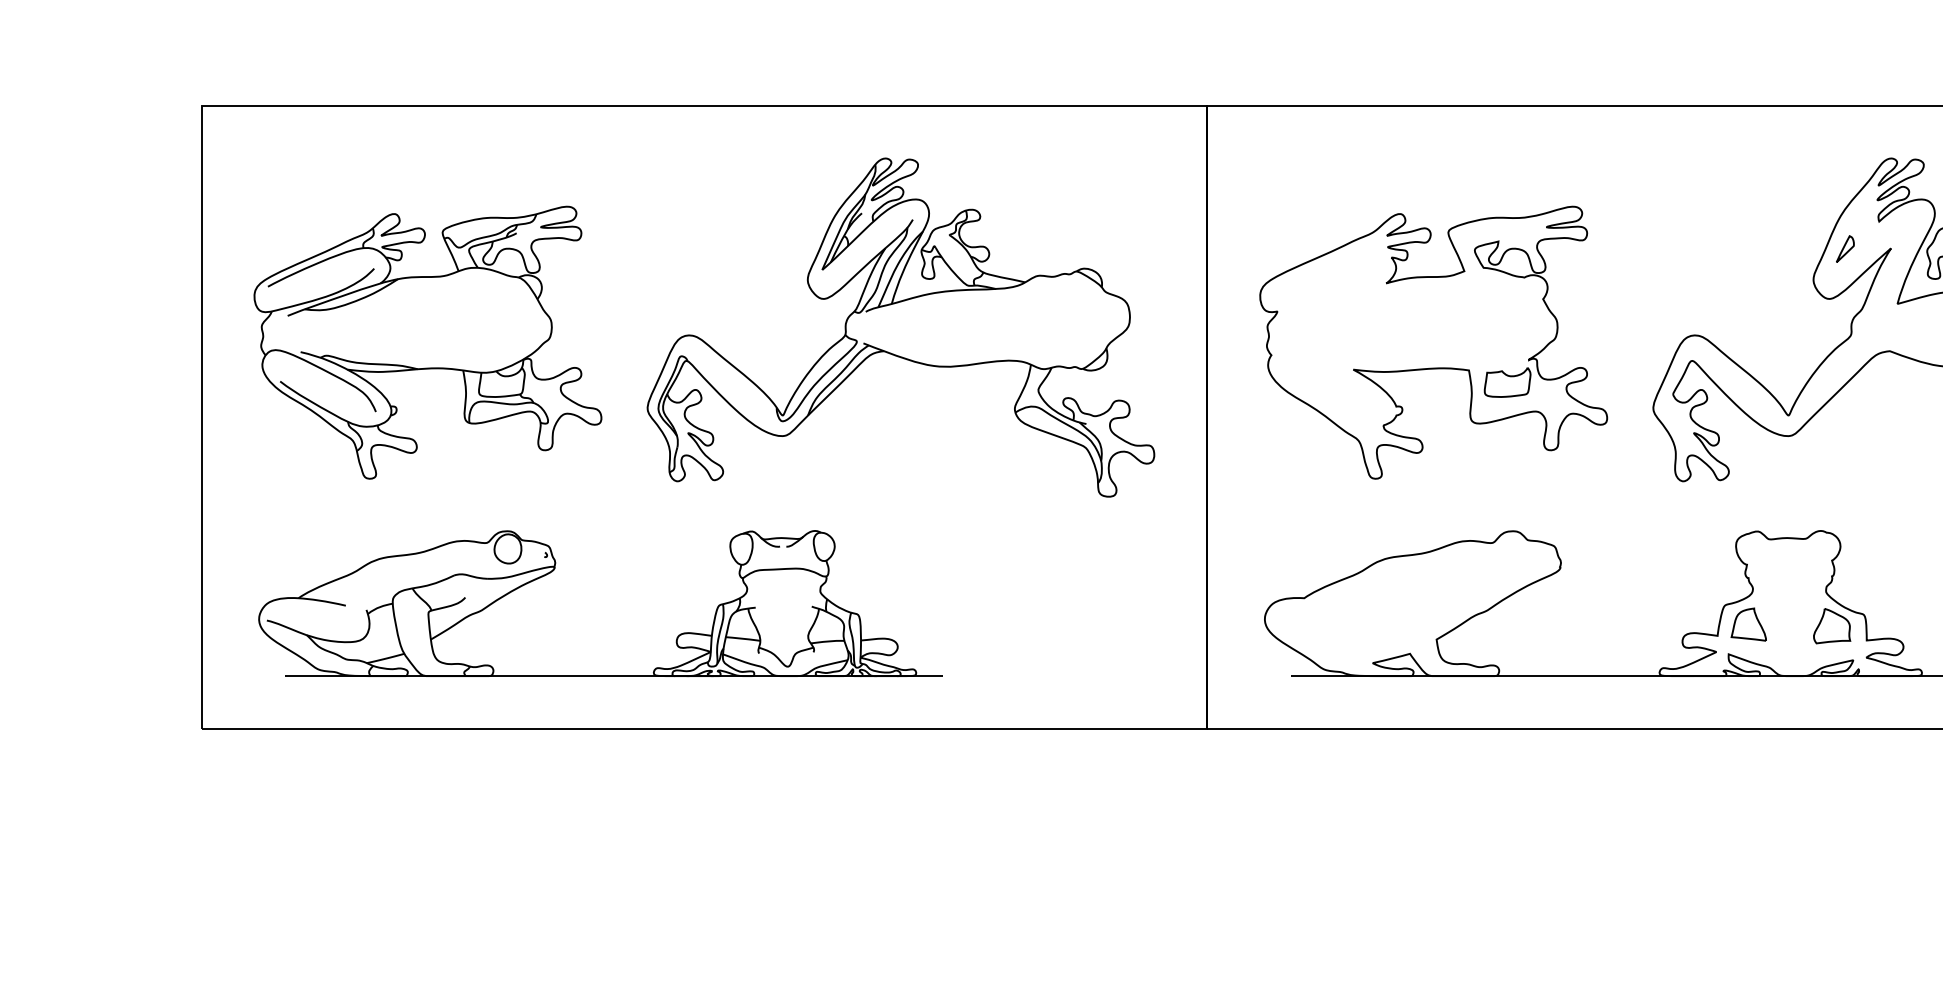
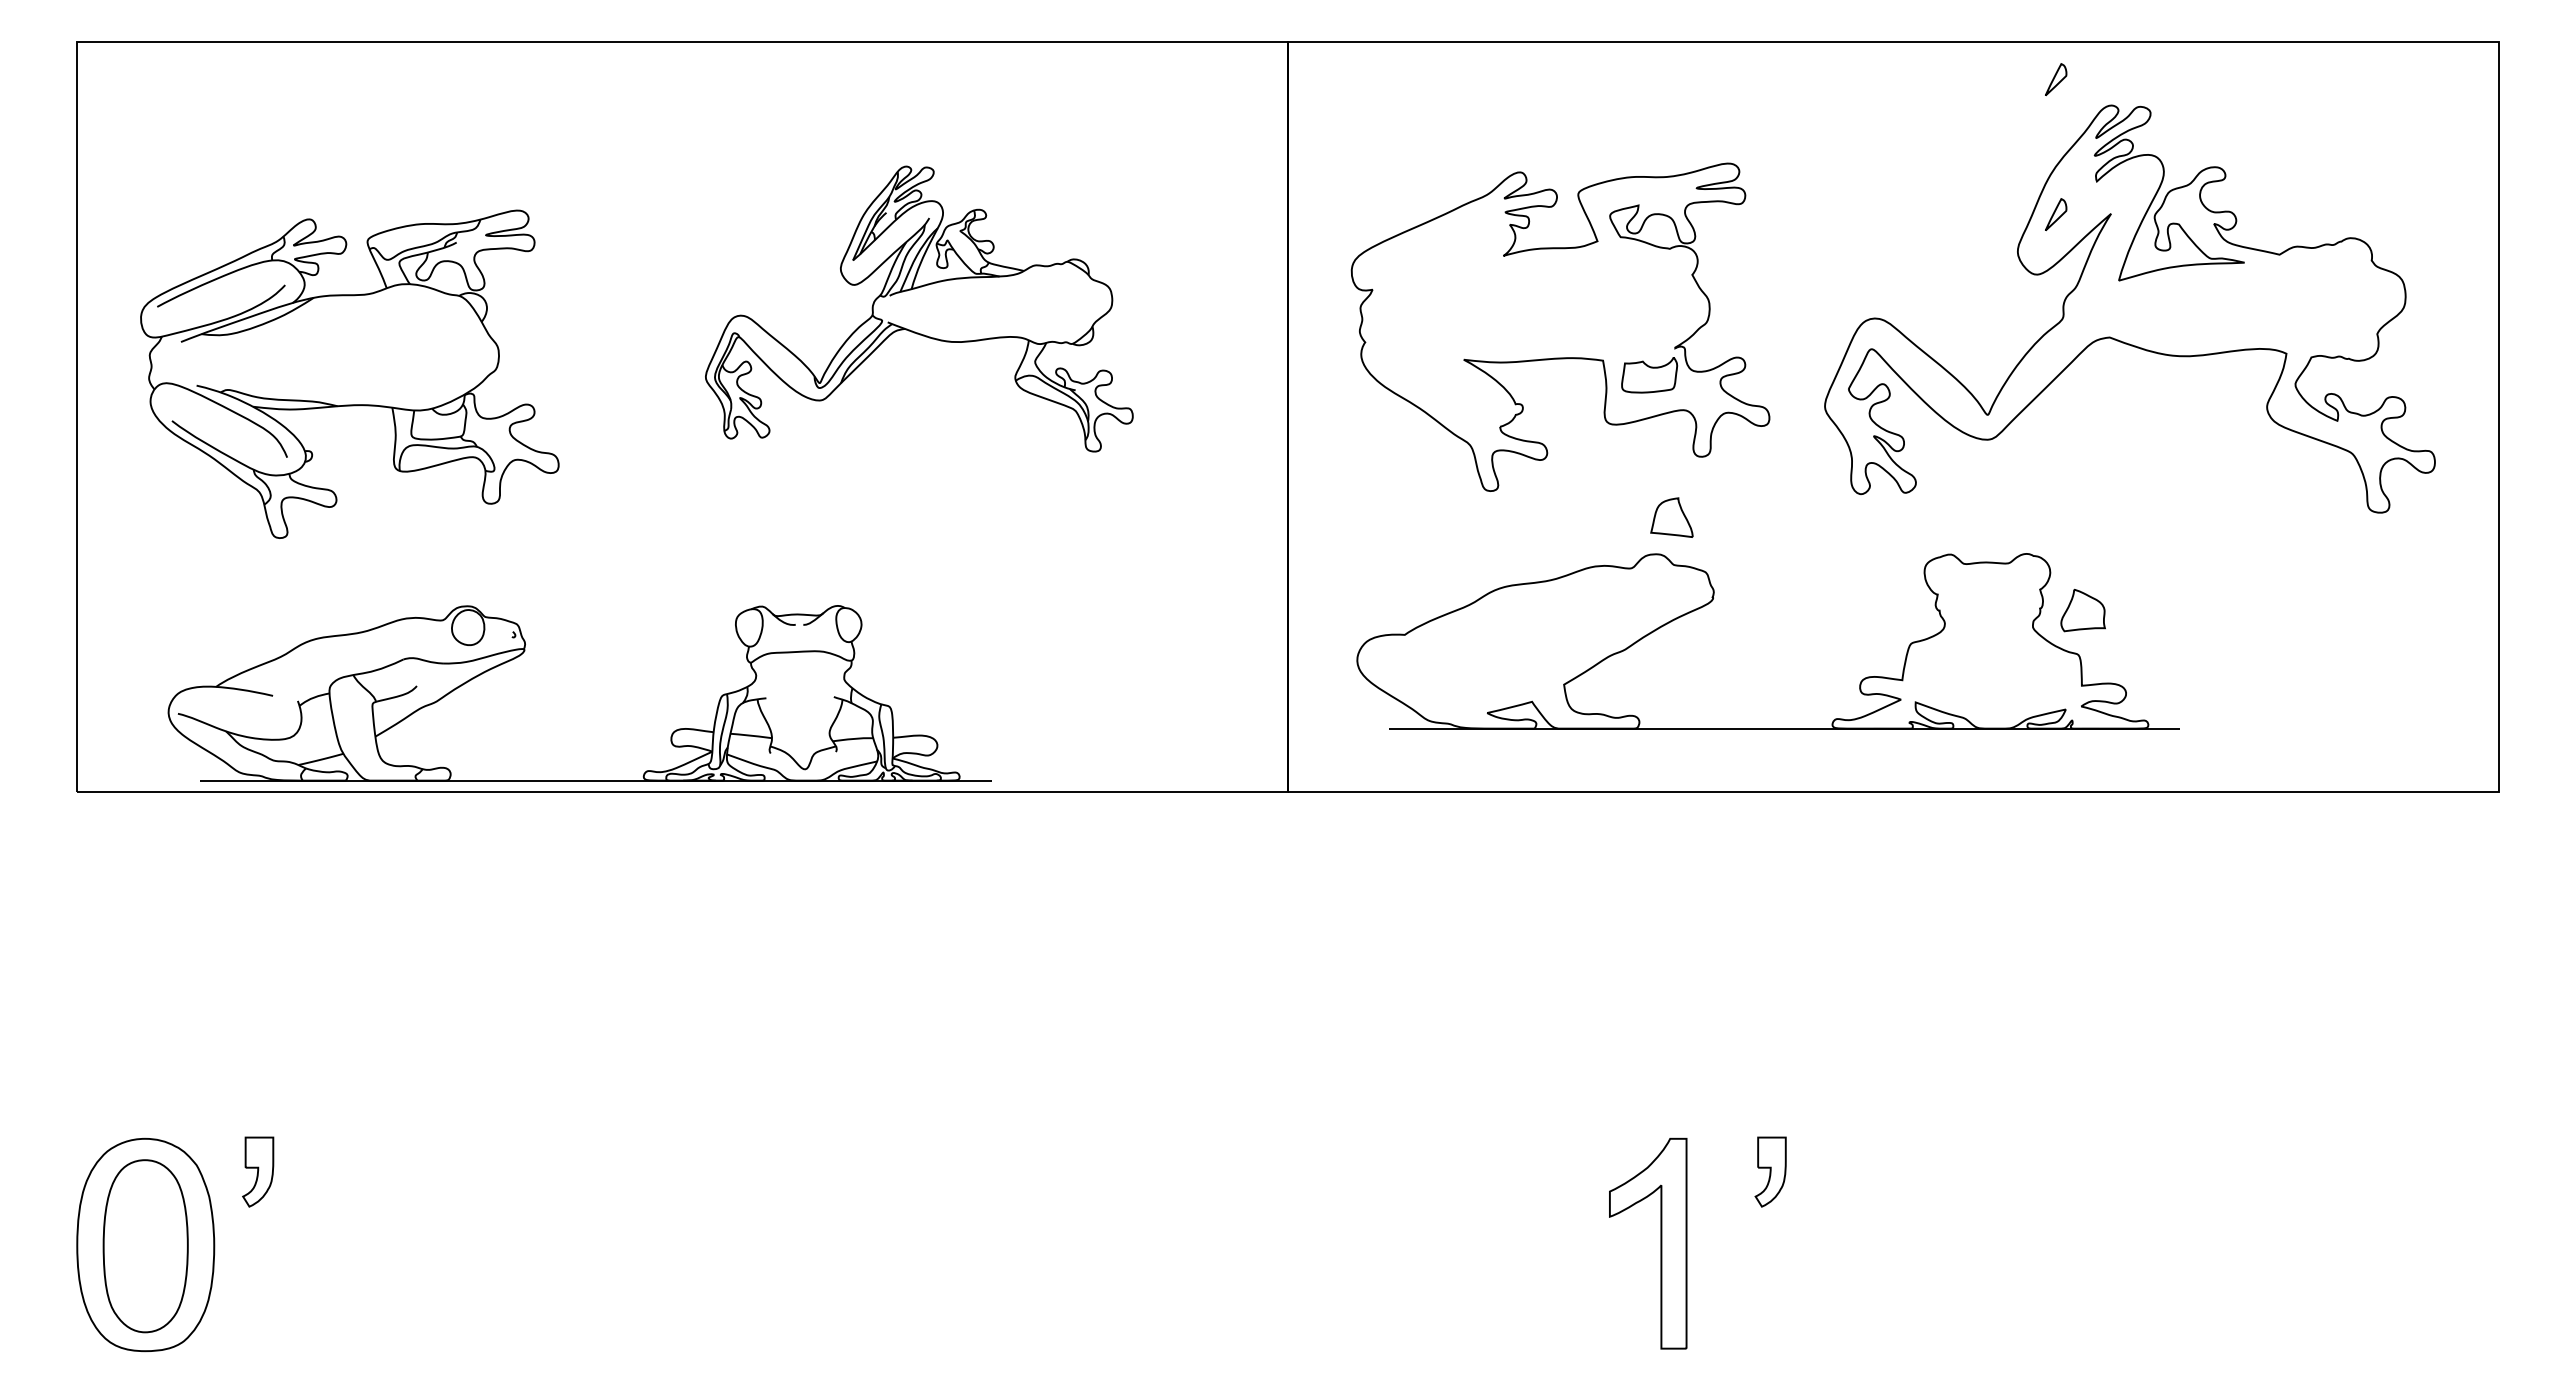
part: (1845, 136) -> (2056, 79), added
part: (901, 327) -> (919, 308), size x0.7
part: (427, 342) -> (349, 373), moved
part: (554, 569) -> (524, 652), moved
part: (1748, 624) -> (1671, 517), moved
part: (1831, 626) -> (2082, 610), moved

